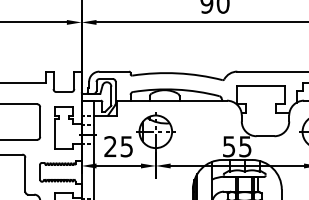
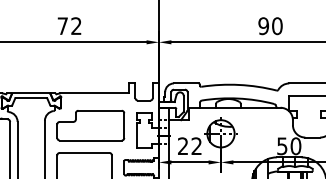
text: (126, 146) -> (196, 146), 25 -> 22
text: (244, 146) -> (295, 146), 55 -> 50

